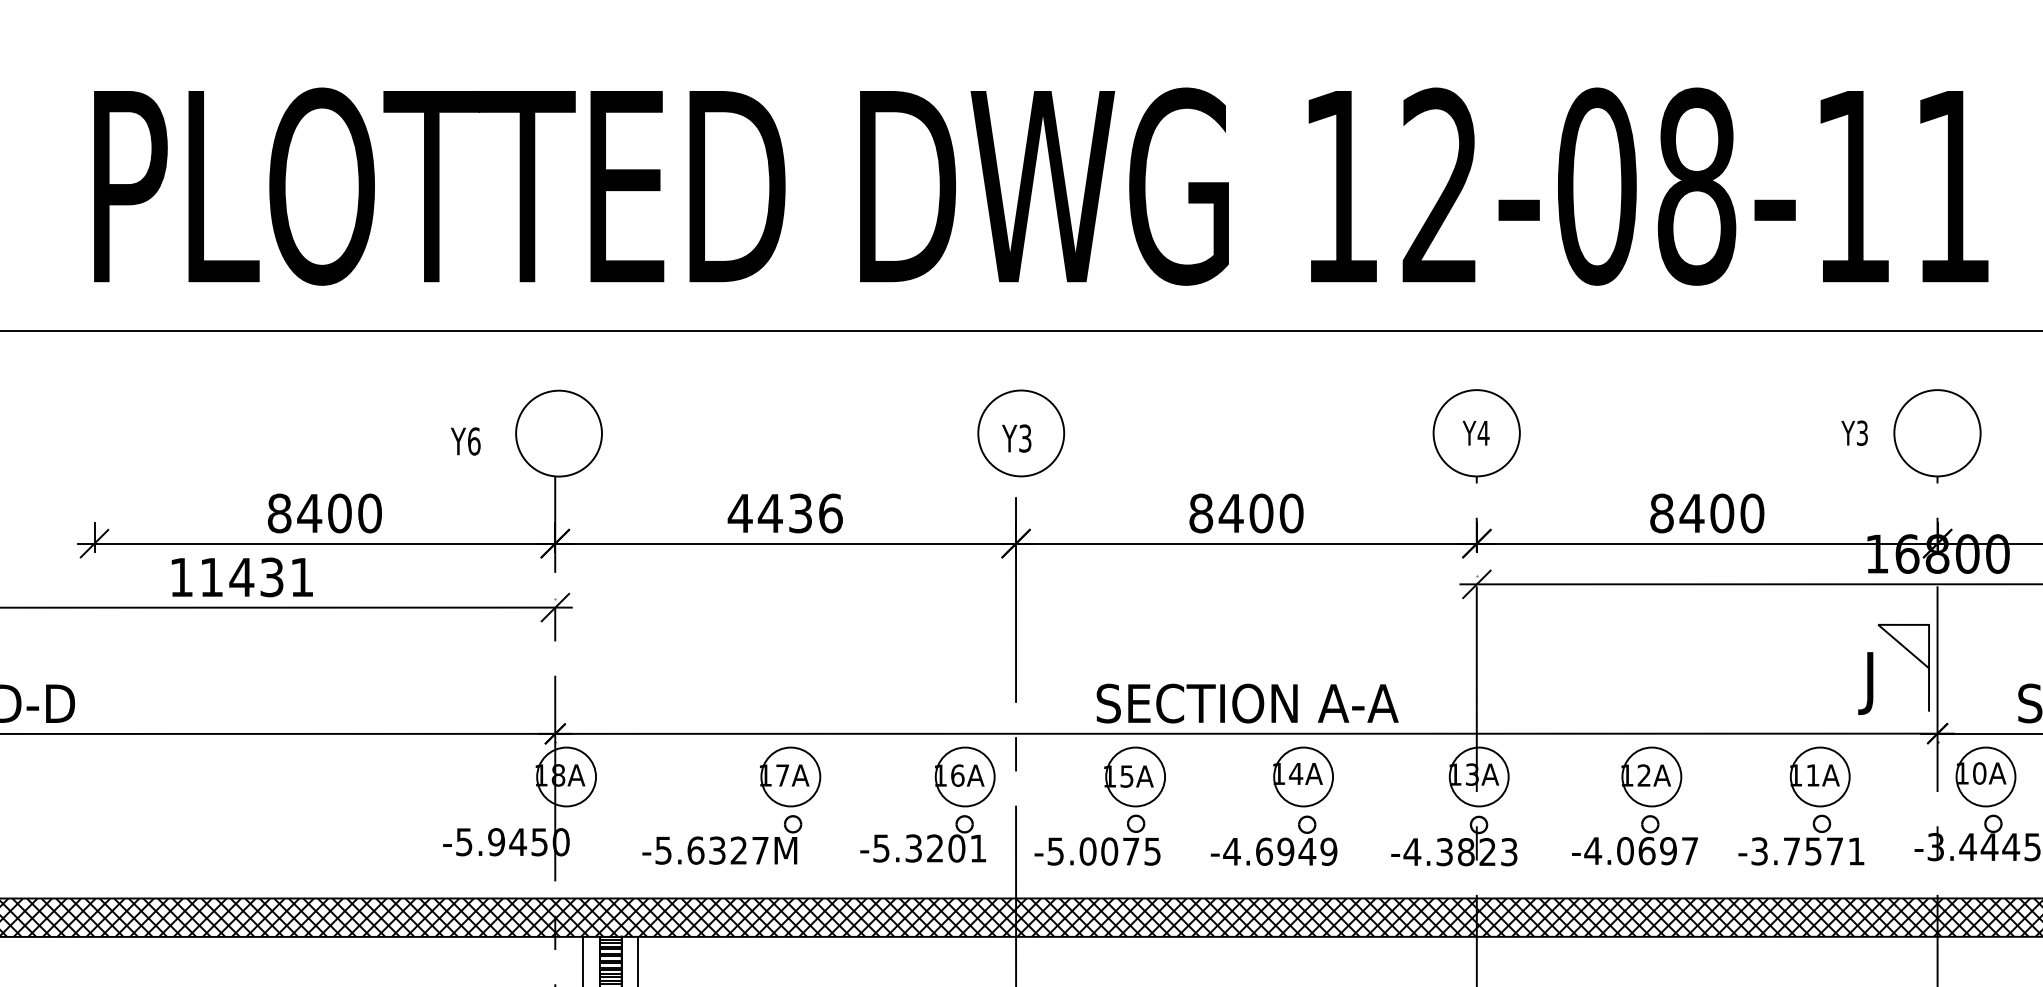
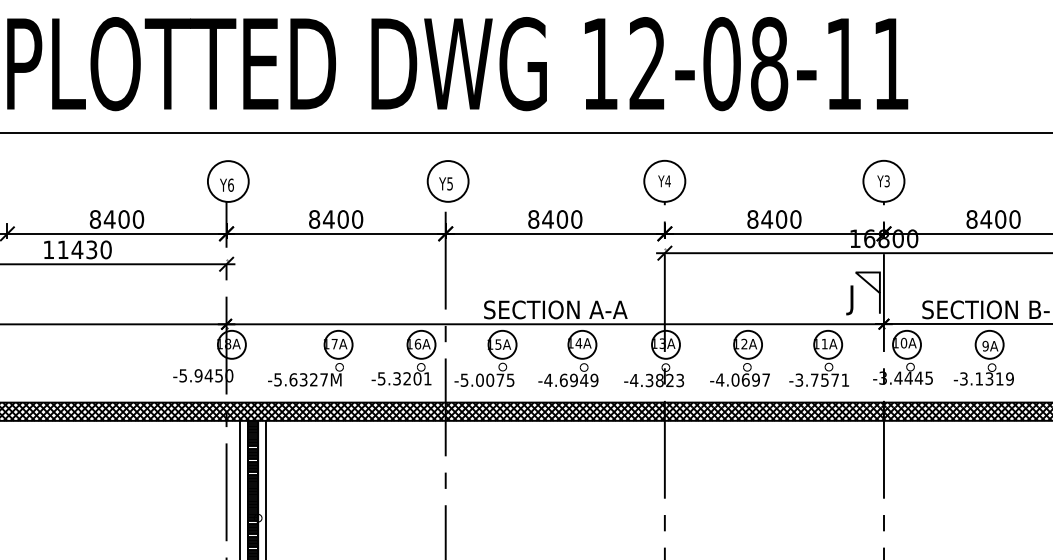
text: (1854, 433) -> (883, 181), moved
text: (1024, 437) -> (449, 183), Y3 -> Y5
text: (464, 439) -> (226, 184), moved
text: (784, 513) -> (335, 219), 4436 -> 8400
text: (300, 576) -> (105, 249), 11431 -> 11430

